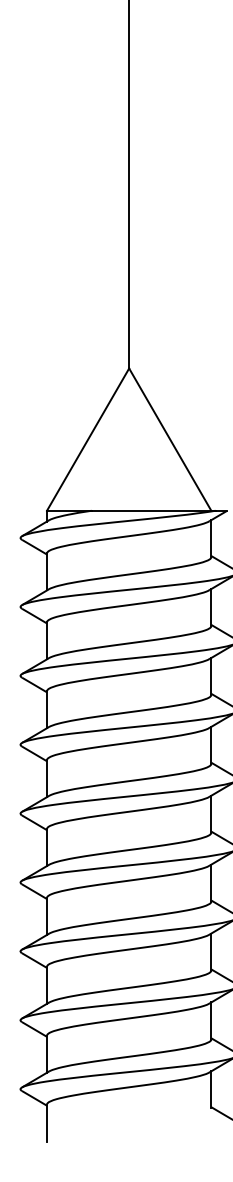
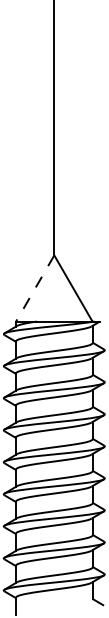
line: (86, 439) -> (34, 288), solid -> dashed

